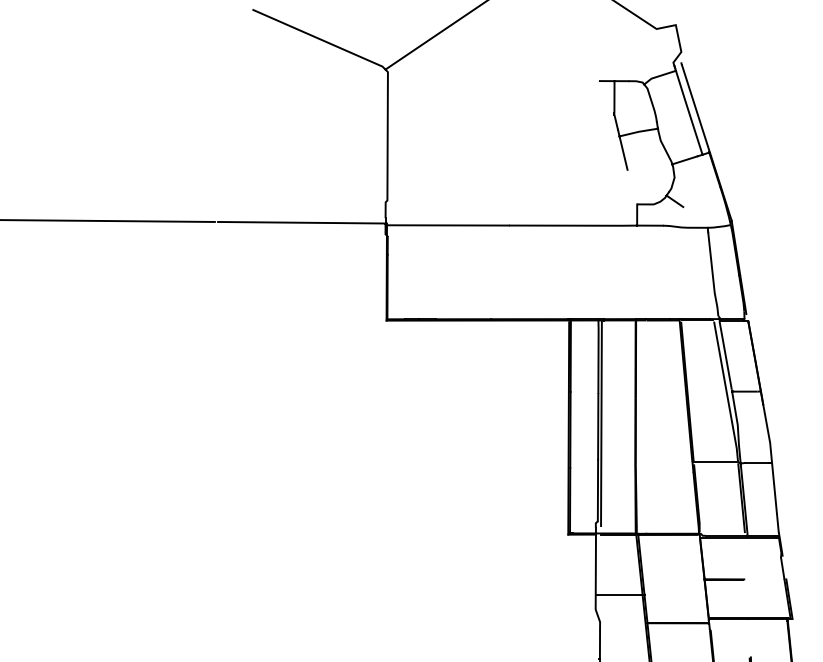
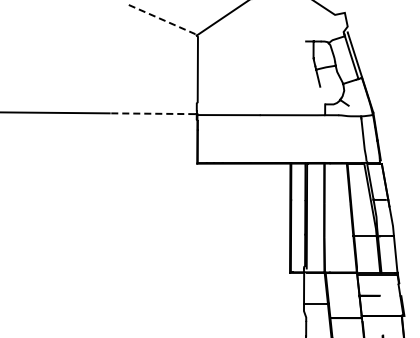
line: (322, 39) -> (164, 20), solid -> dashed
line: (300, 222) -> (153, 113), solid -> dashed

